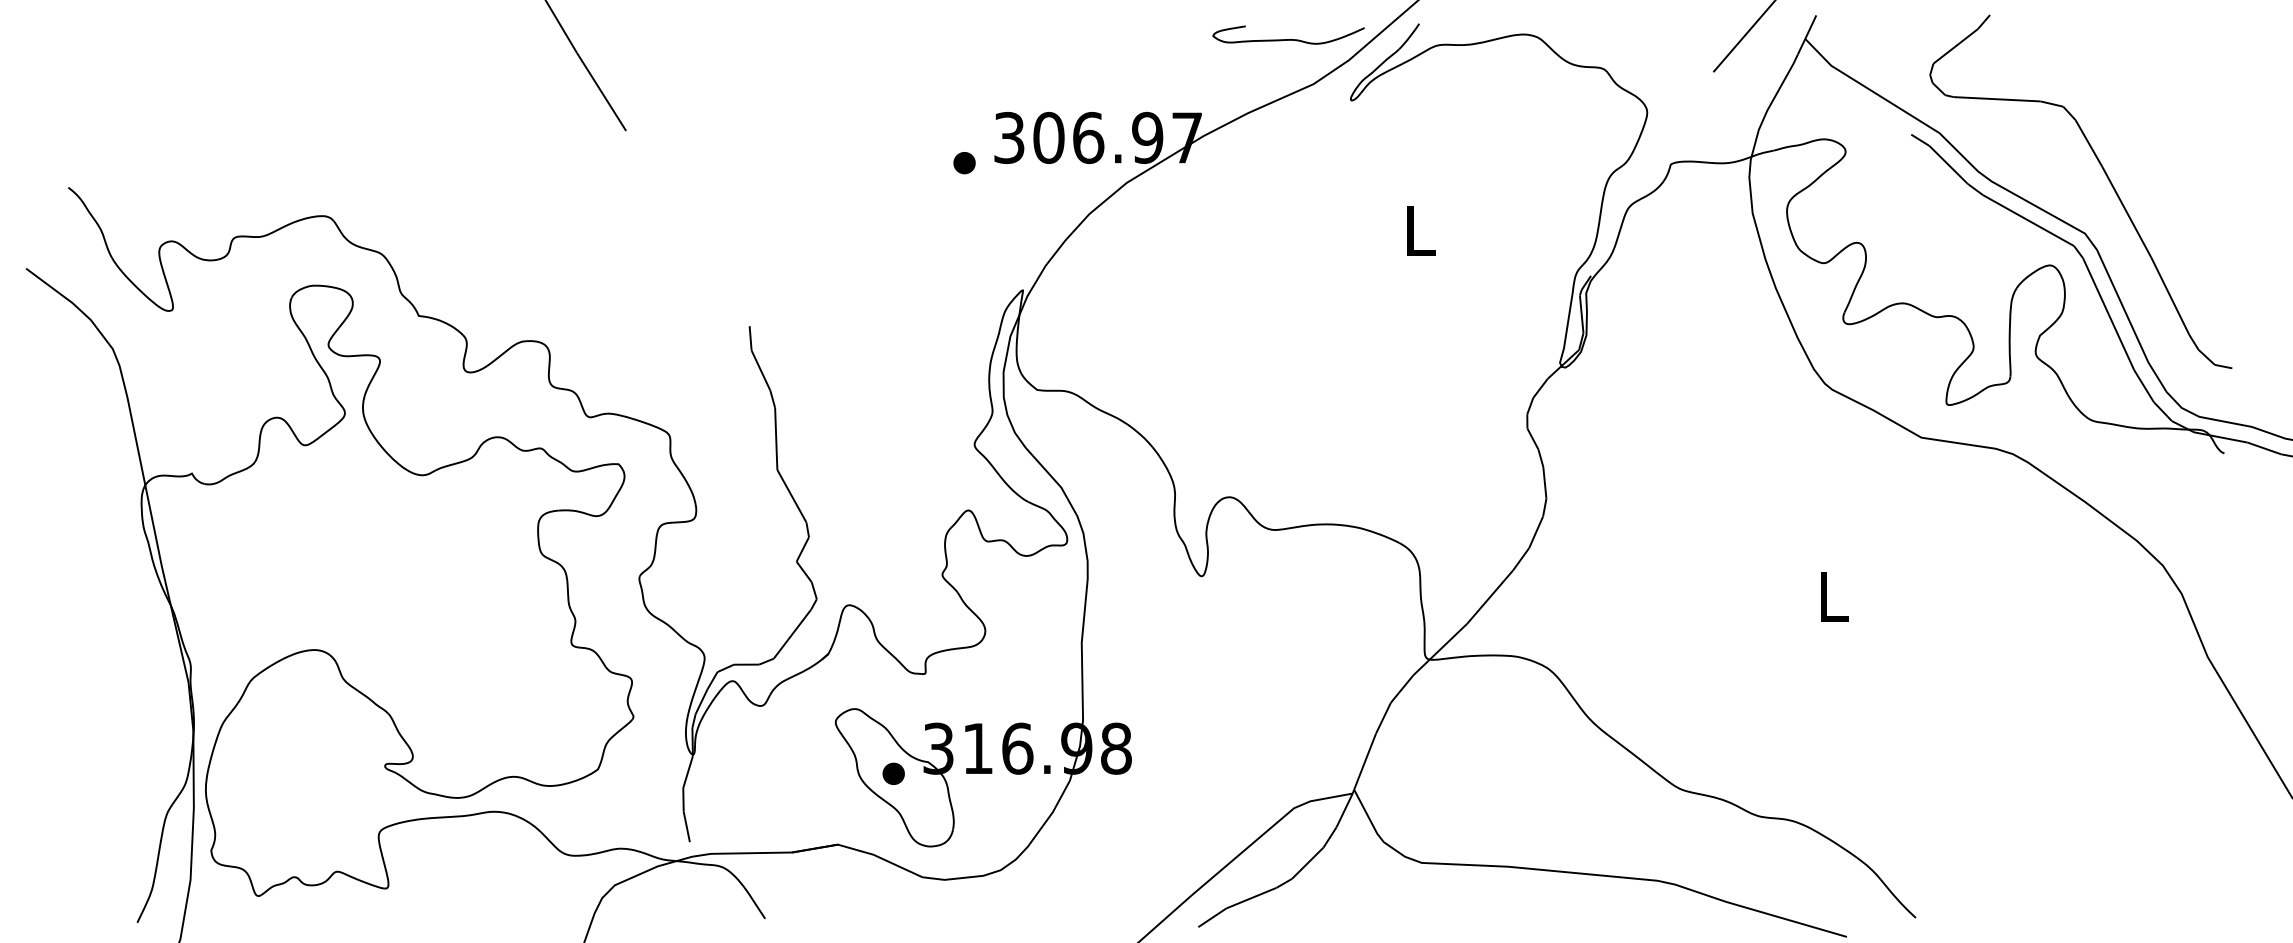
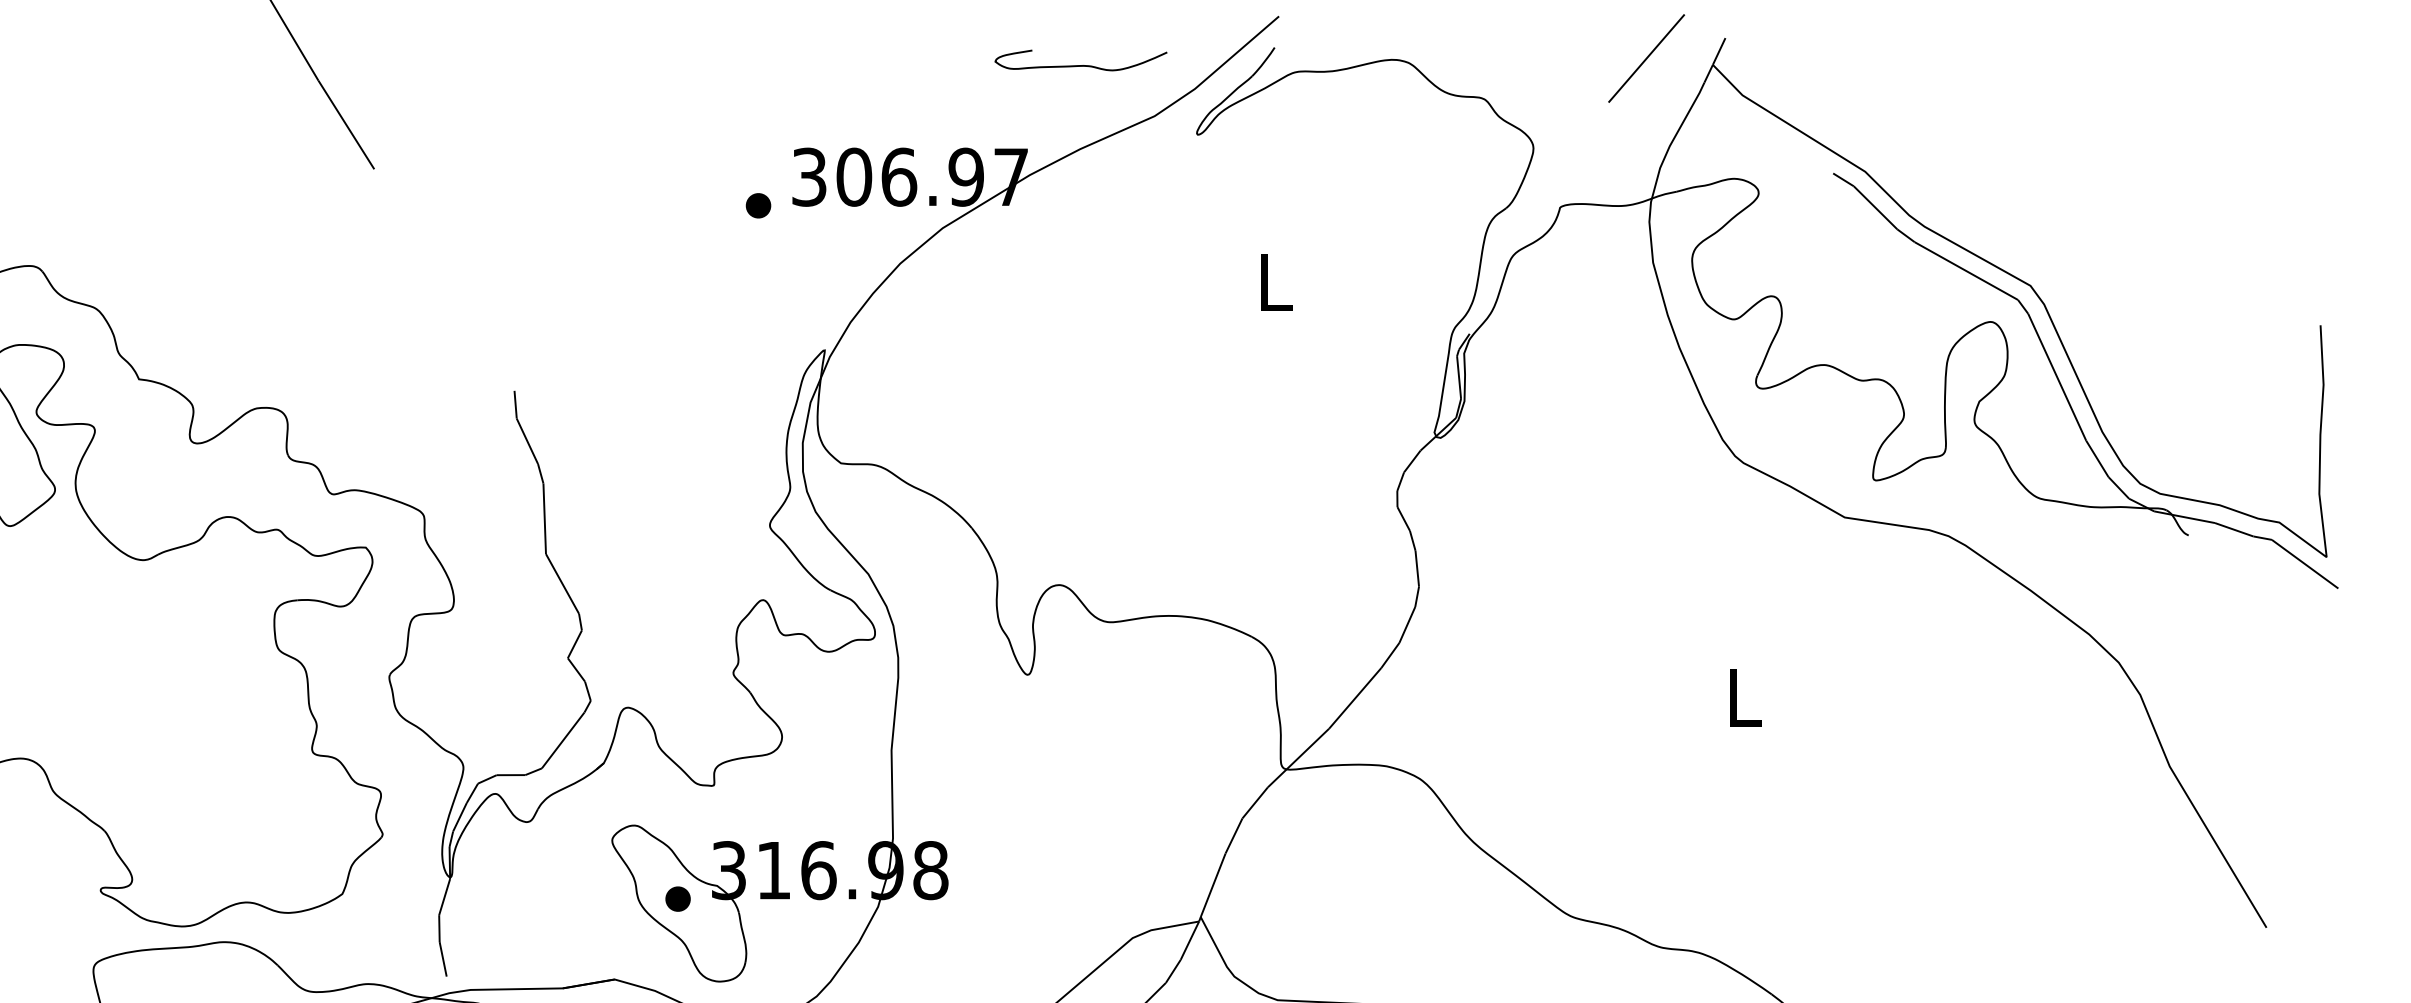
curve: (1288, 39) -> (1080, 65), moved
curve: (2105, 175) -> (2053, 219), removed

